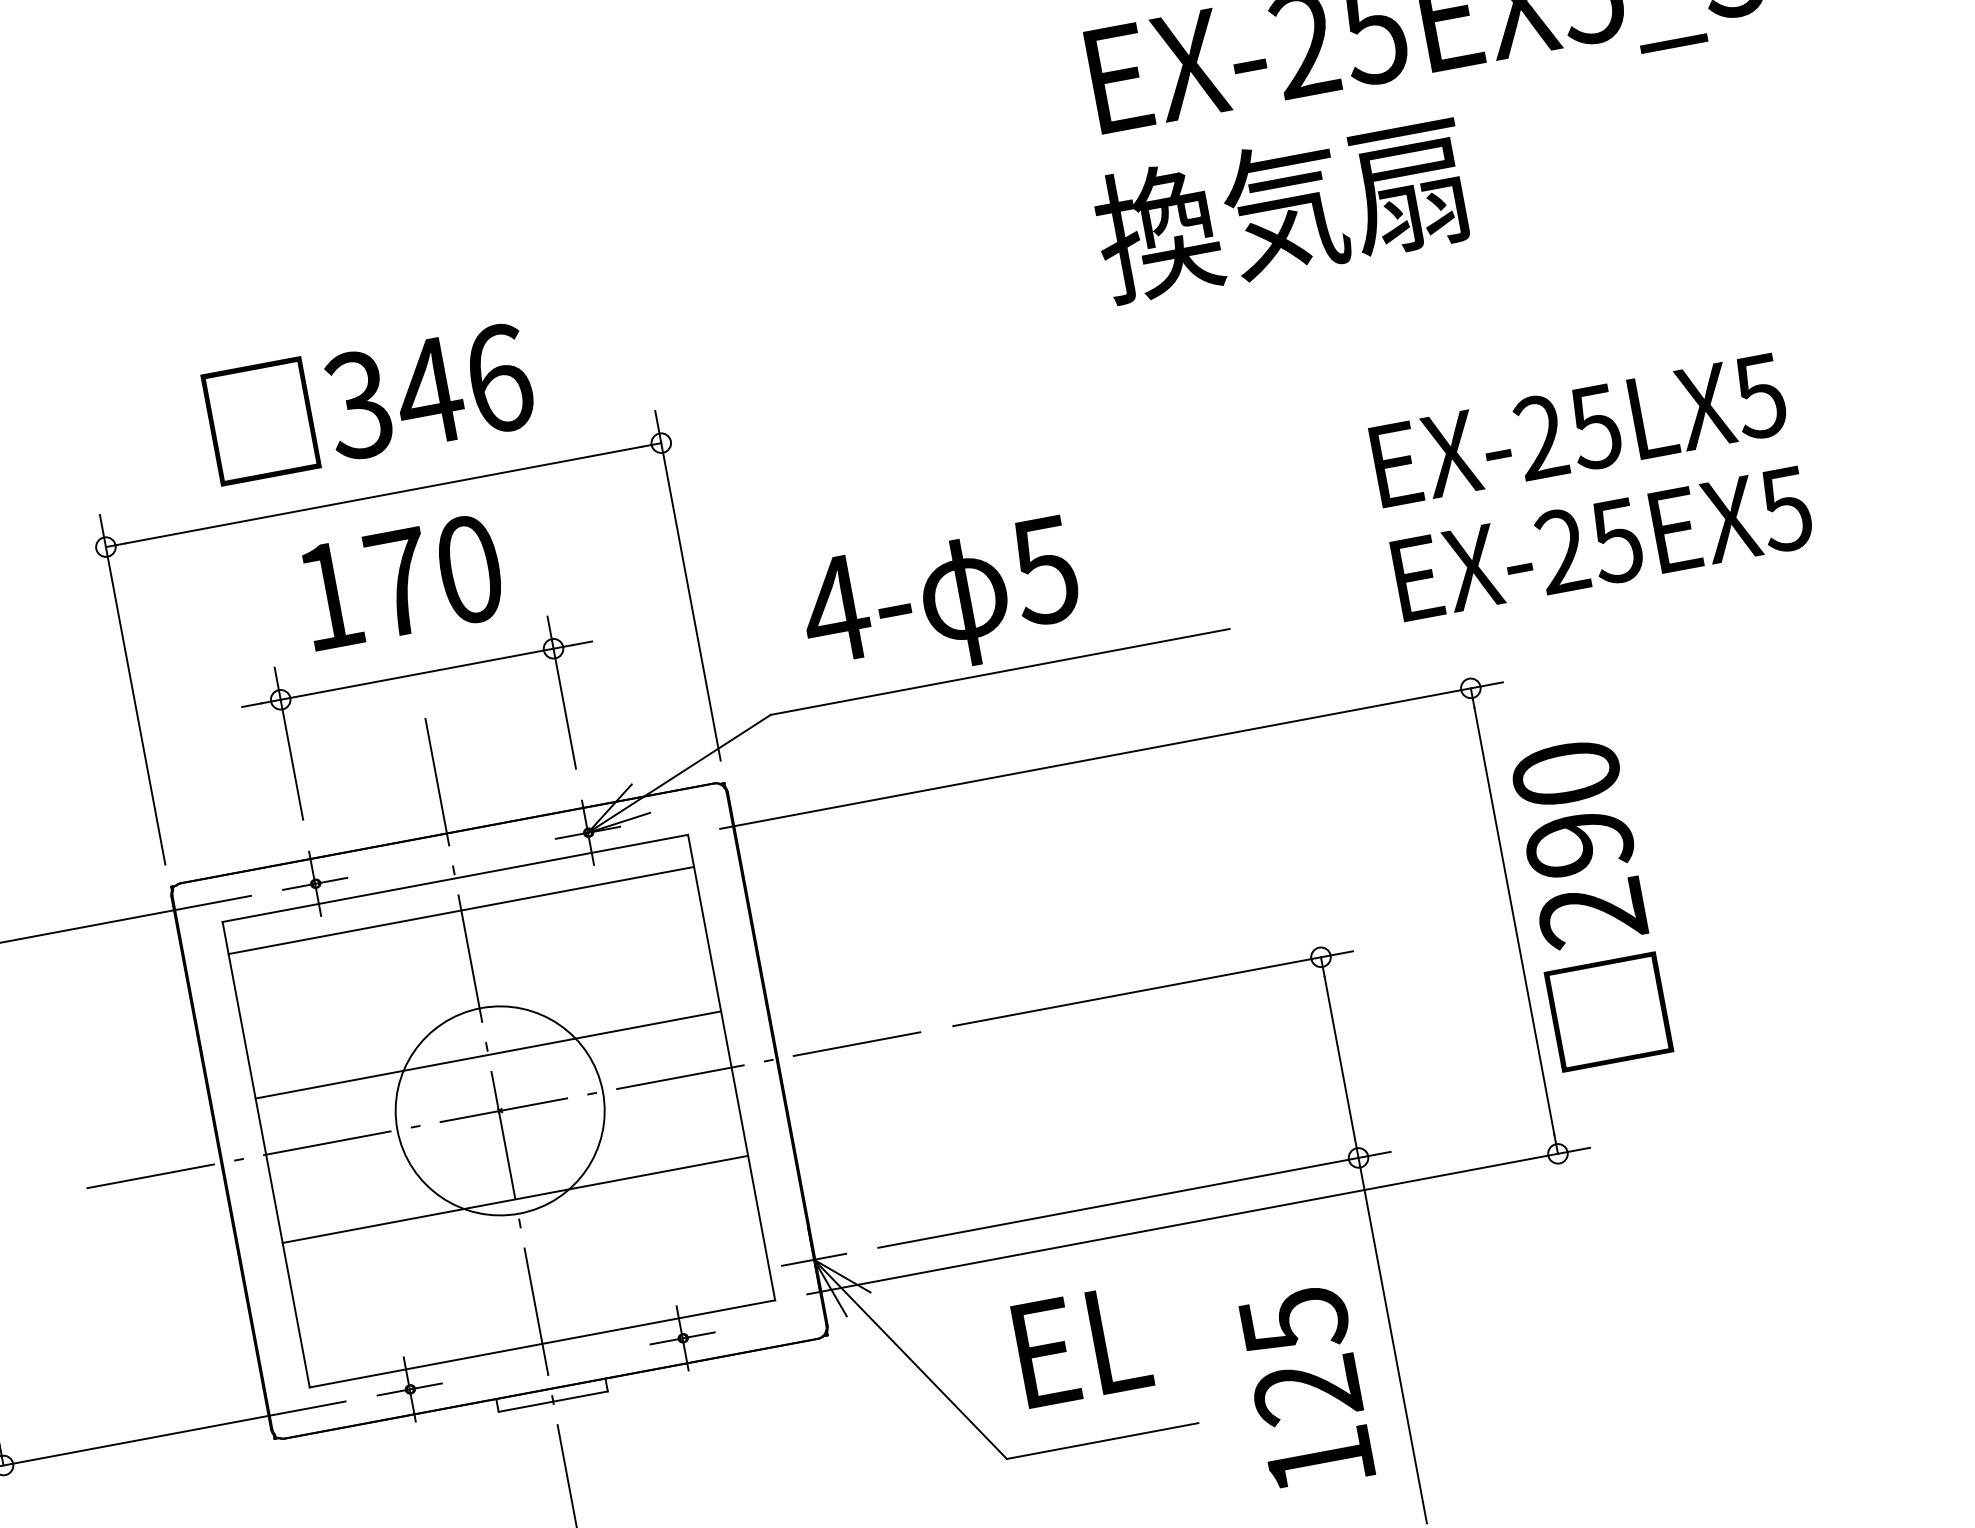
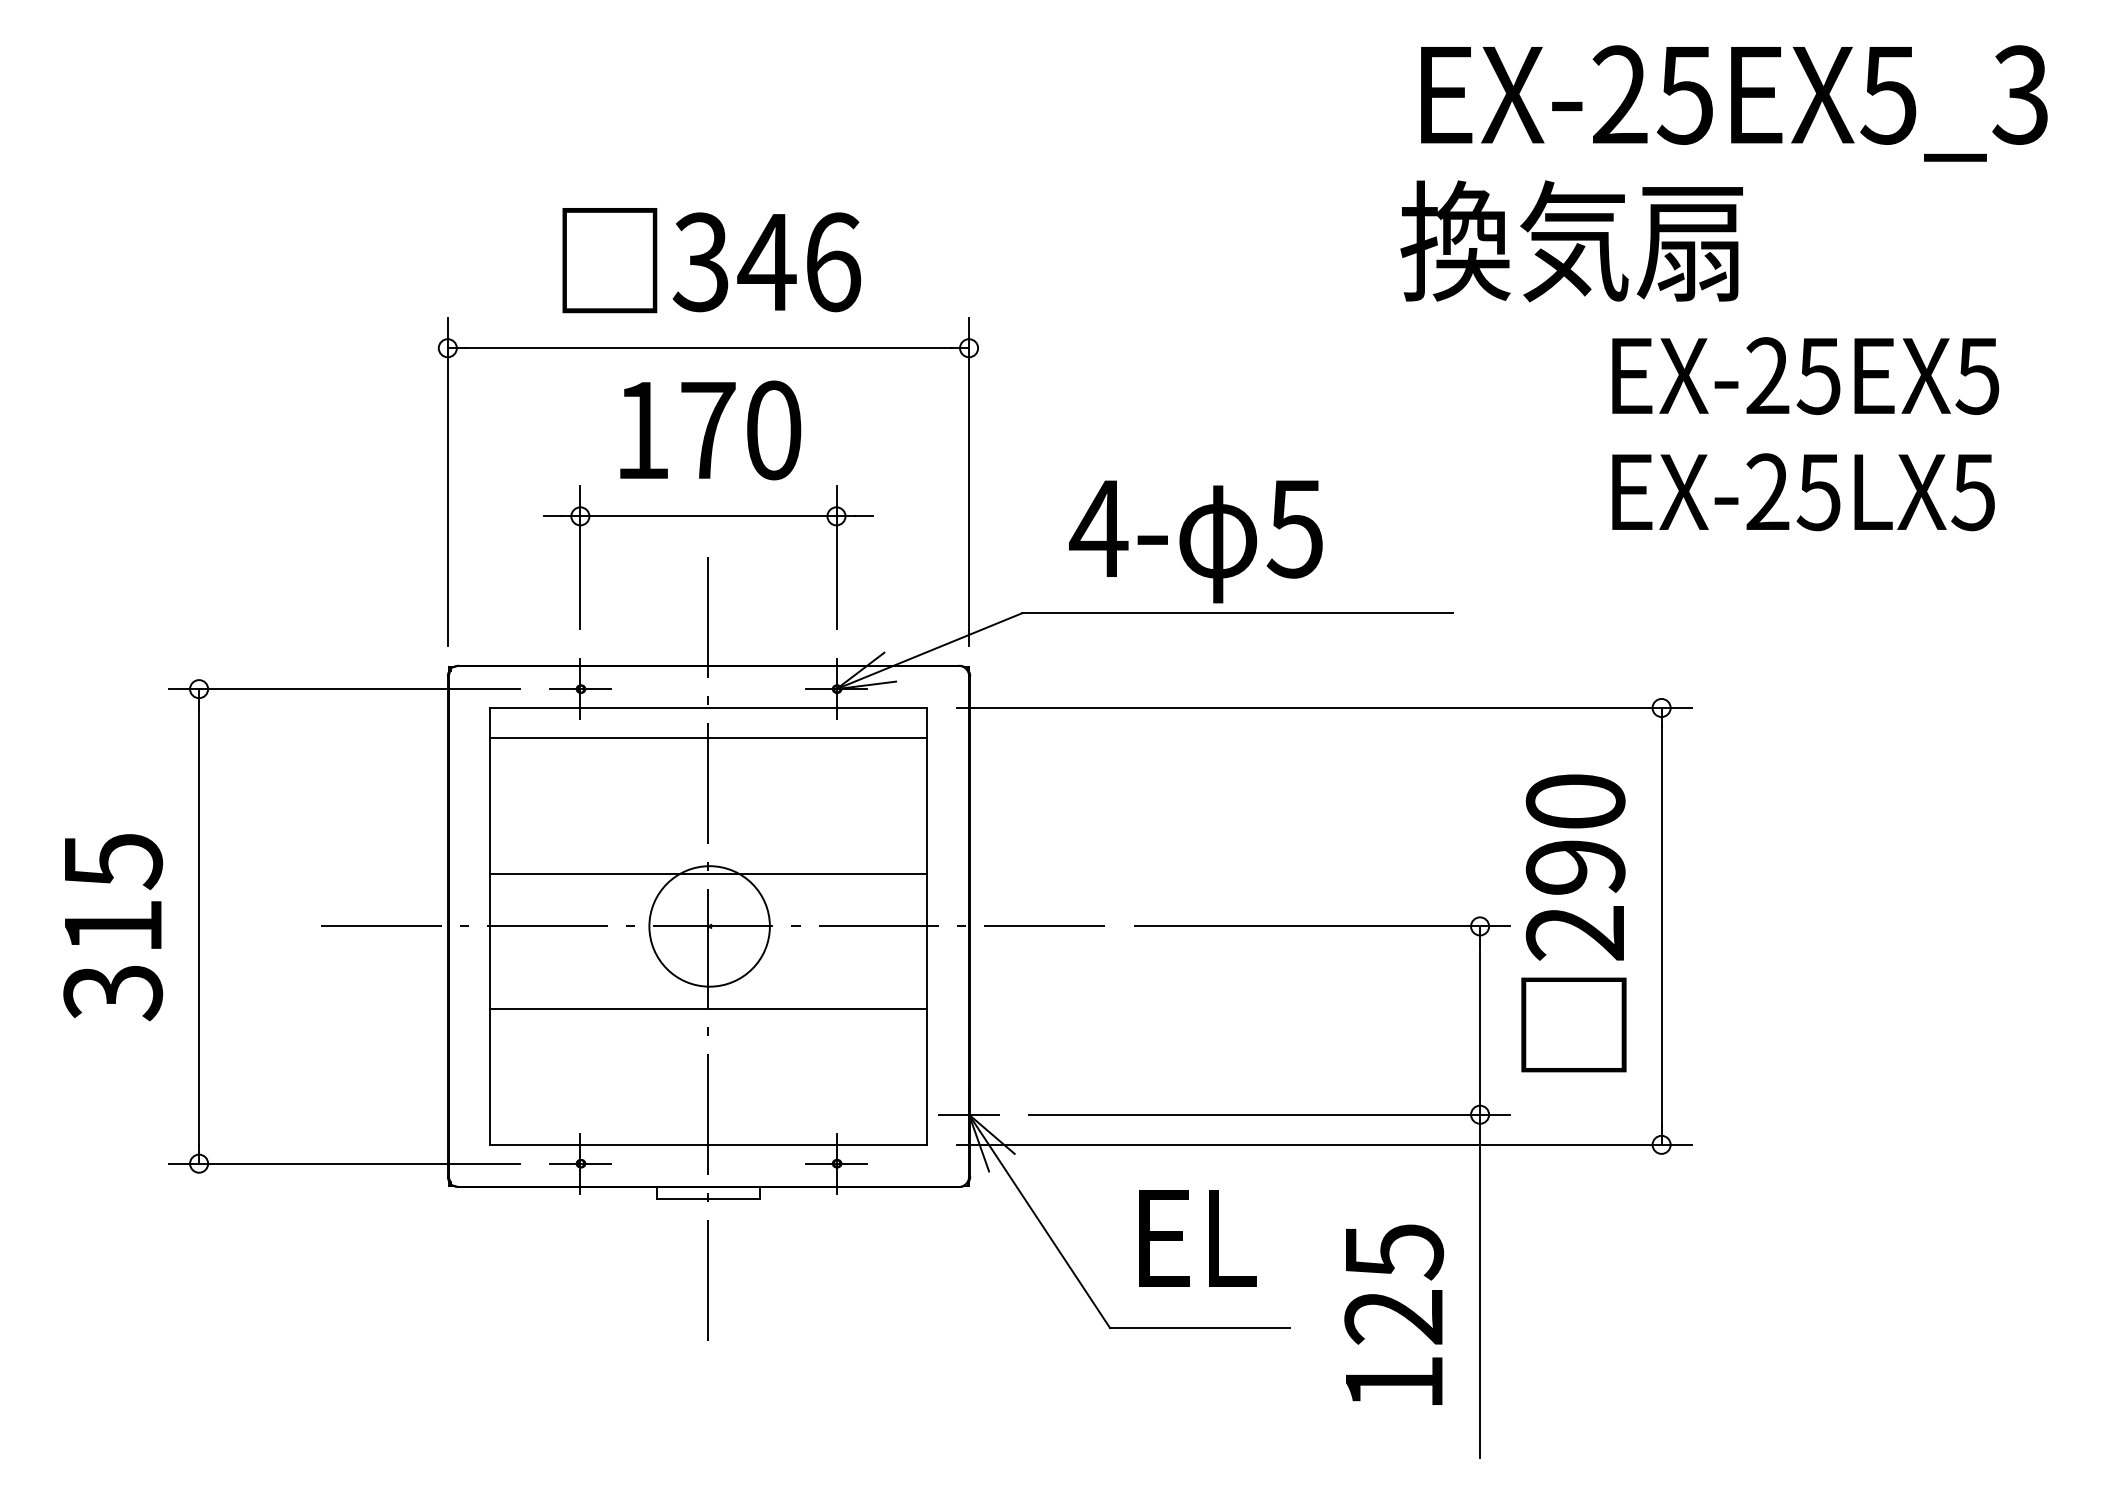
text: (1602, 543) -> (1805, 375), moved
text: (1588, 904) -> (1573, 923), moved
circle: (500, 1111) -> (709, 926), size x0.62

